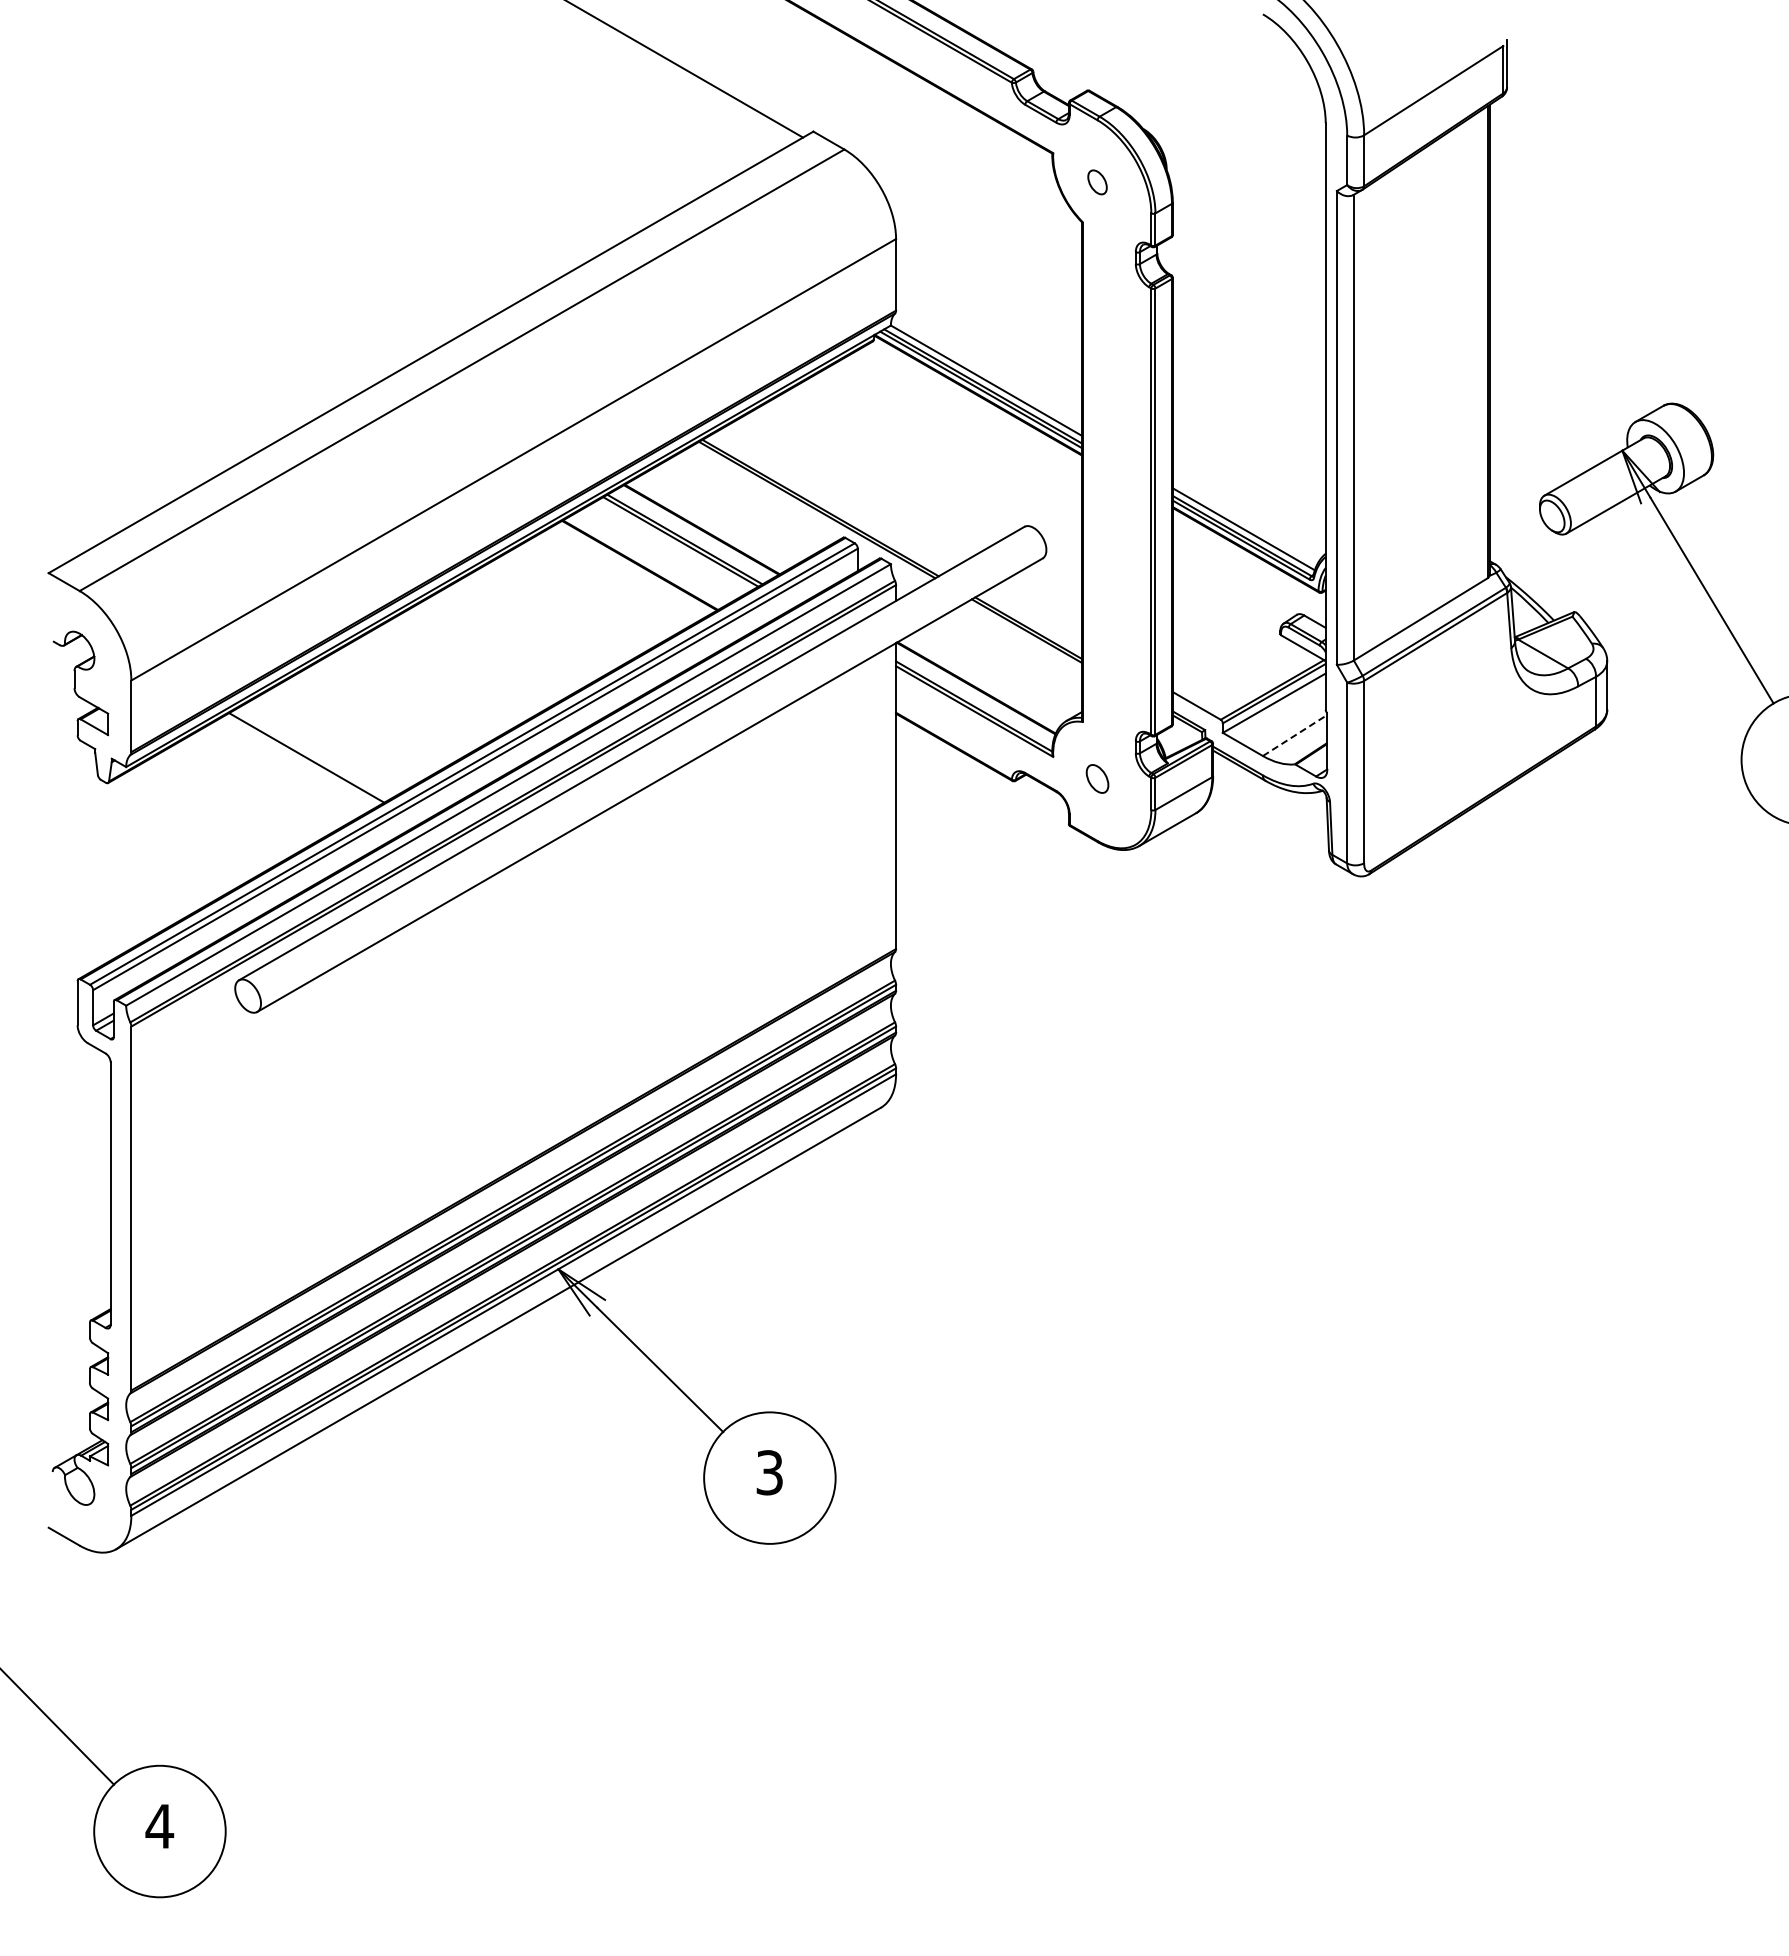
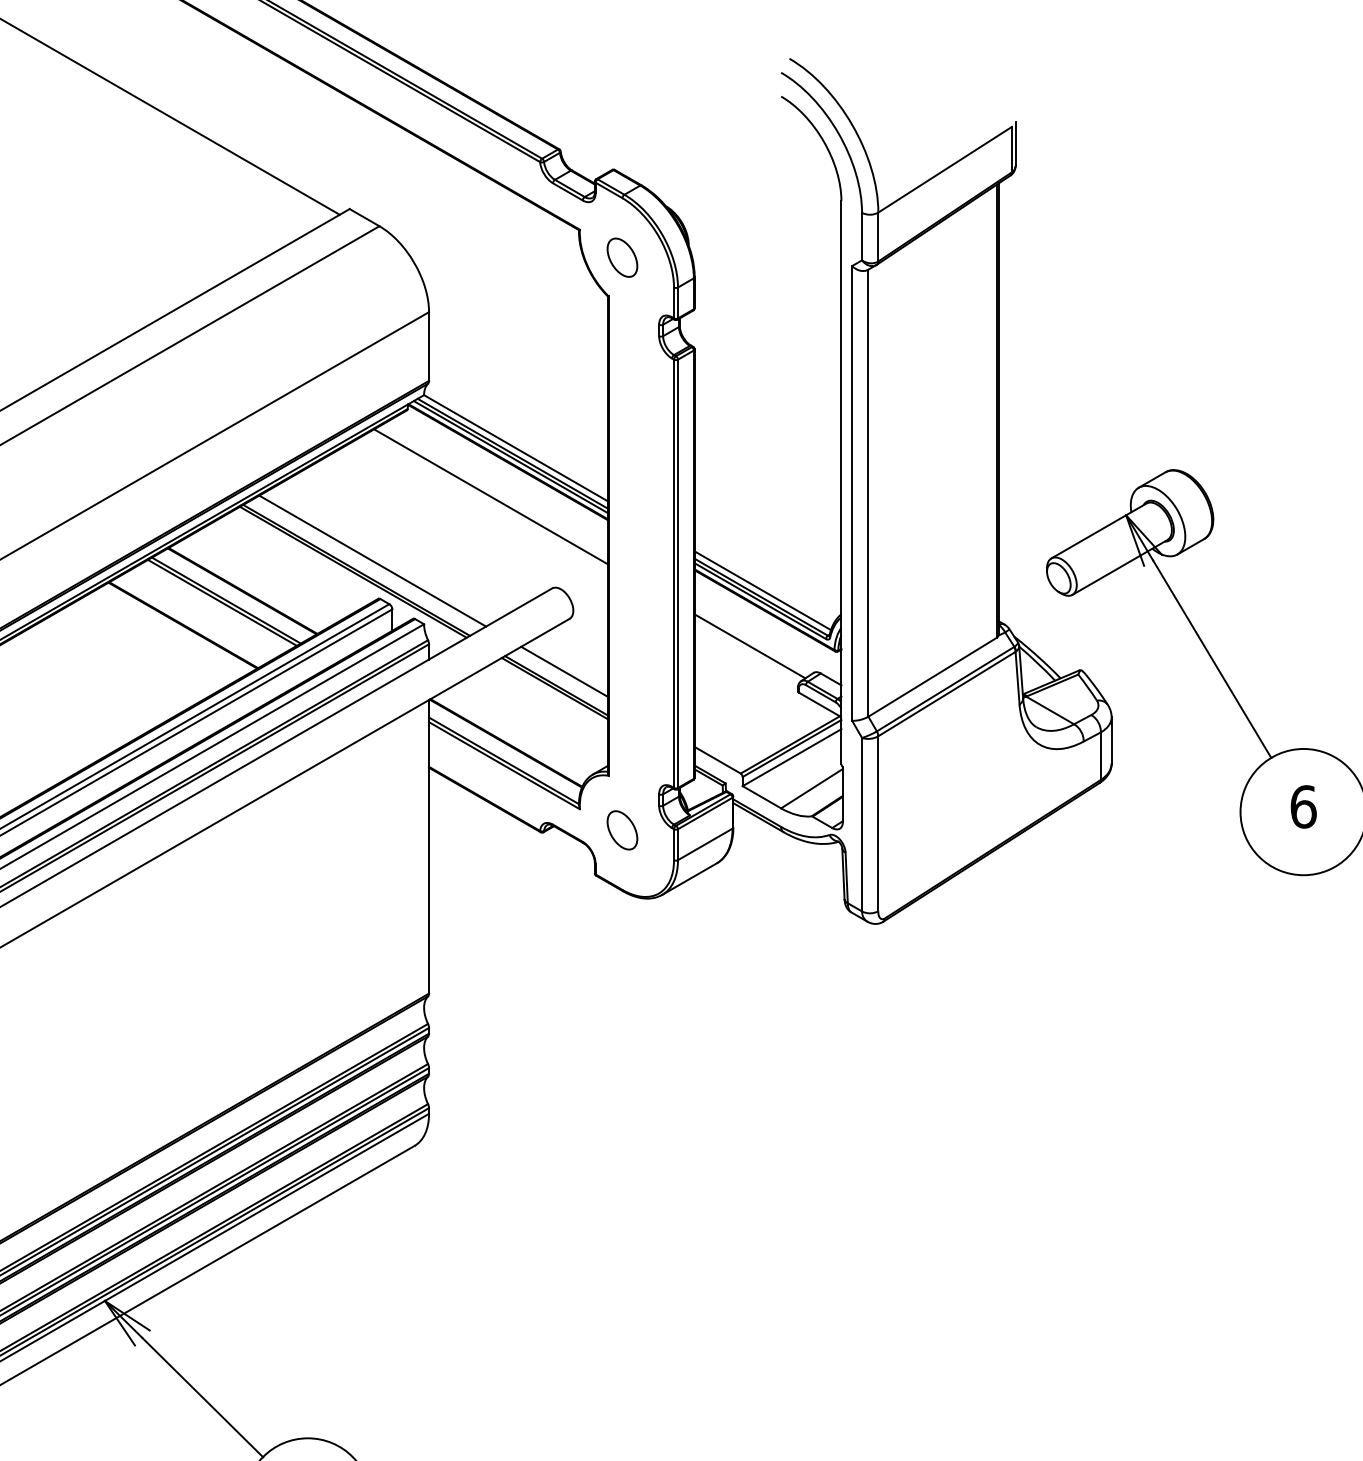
part: (1097, 182) -> (622, 257), size x1.67
line: (960, 431) -> (490, 496), added
line: (837, 498) -> (372, 561), added
line: (1230, 586) -> (750, 645), added
line: (1037, 613) -> (564, 671), added
line: (1295, 735) -> (812, 788), dashed -> solid
part: (1097, 778) -> (622, 829), size x1.43

